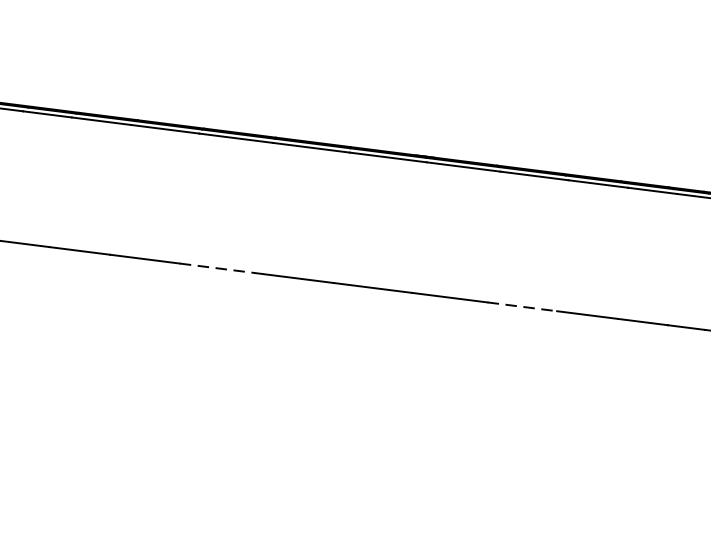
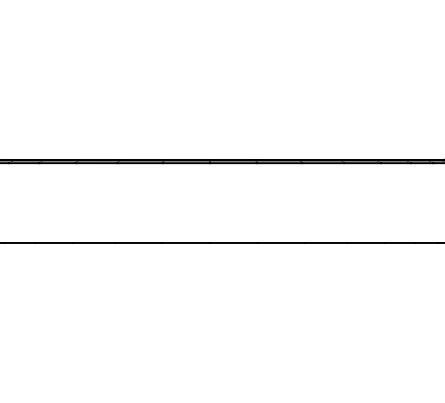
line: (218, 268) -> (139, 243), dashed -> solid
line: (523, 307) -> (326, 243), dashed -> solid

